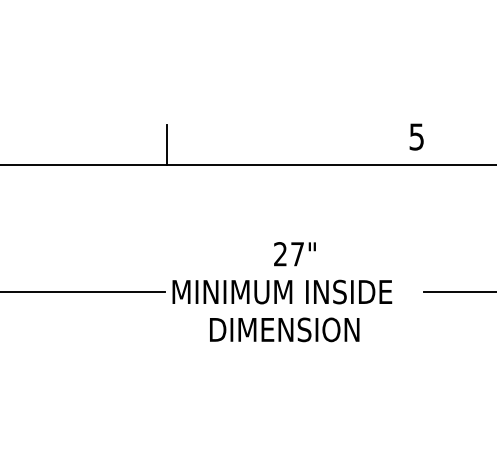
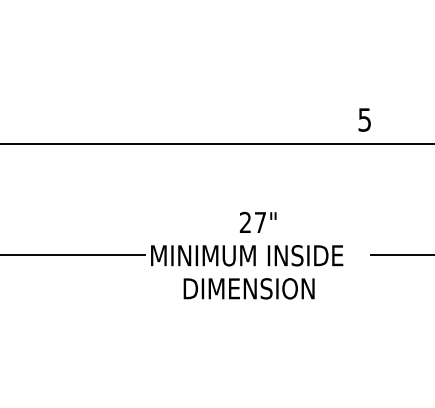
line: (167, 144) -> (146, 126), removed

